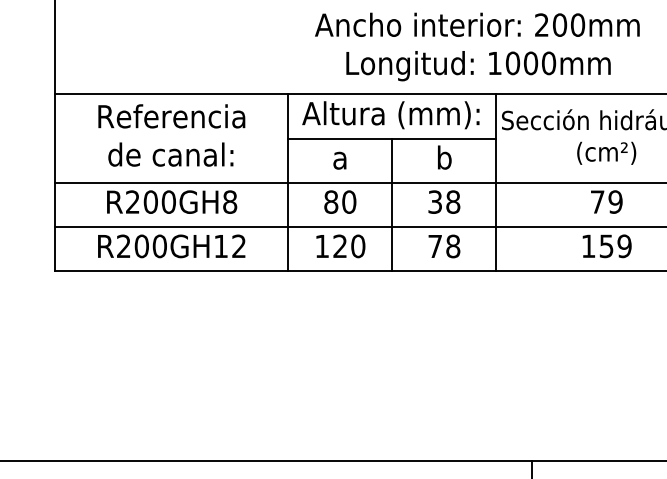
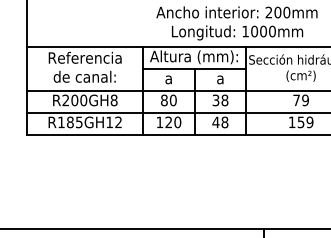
text: (444, 157) -> (220, 78), b -> a
text: (142, 246) -> (70, 122), R200GH12 -> R185GH12
text: (434, 246) -> (215, 122), 78 -> 48

